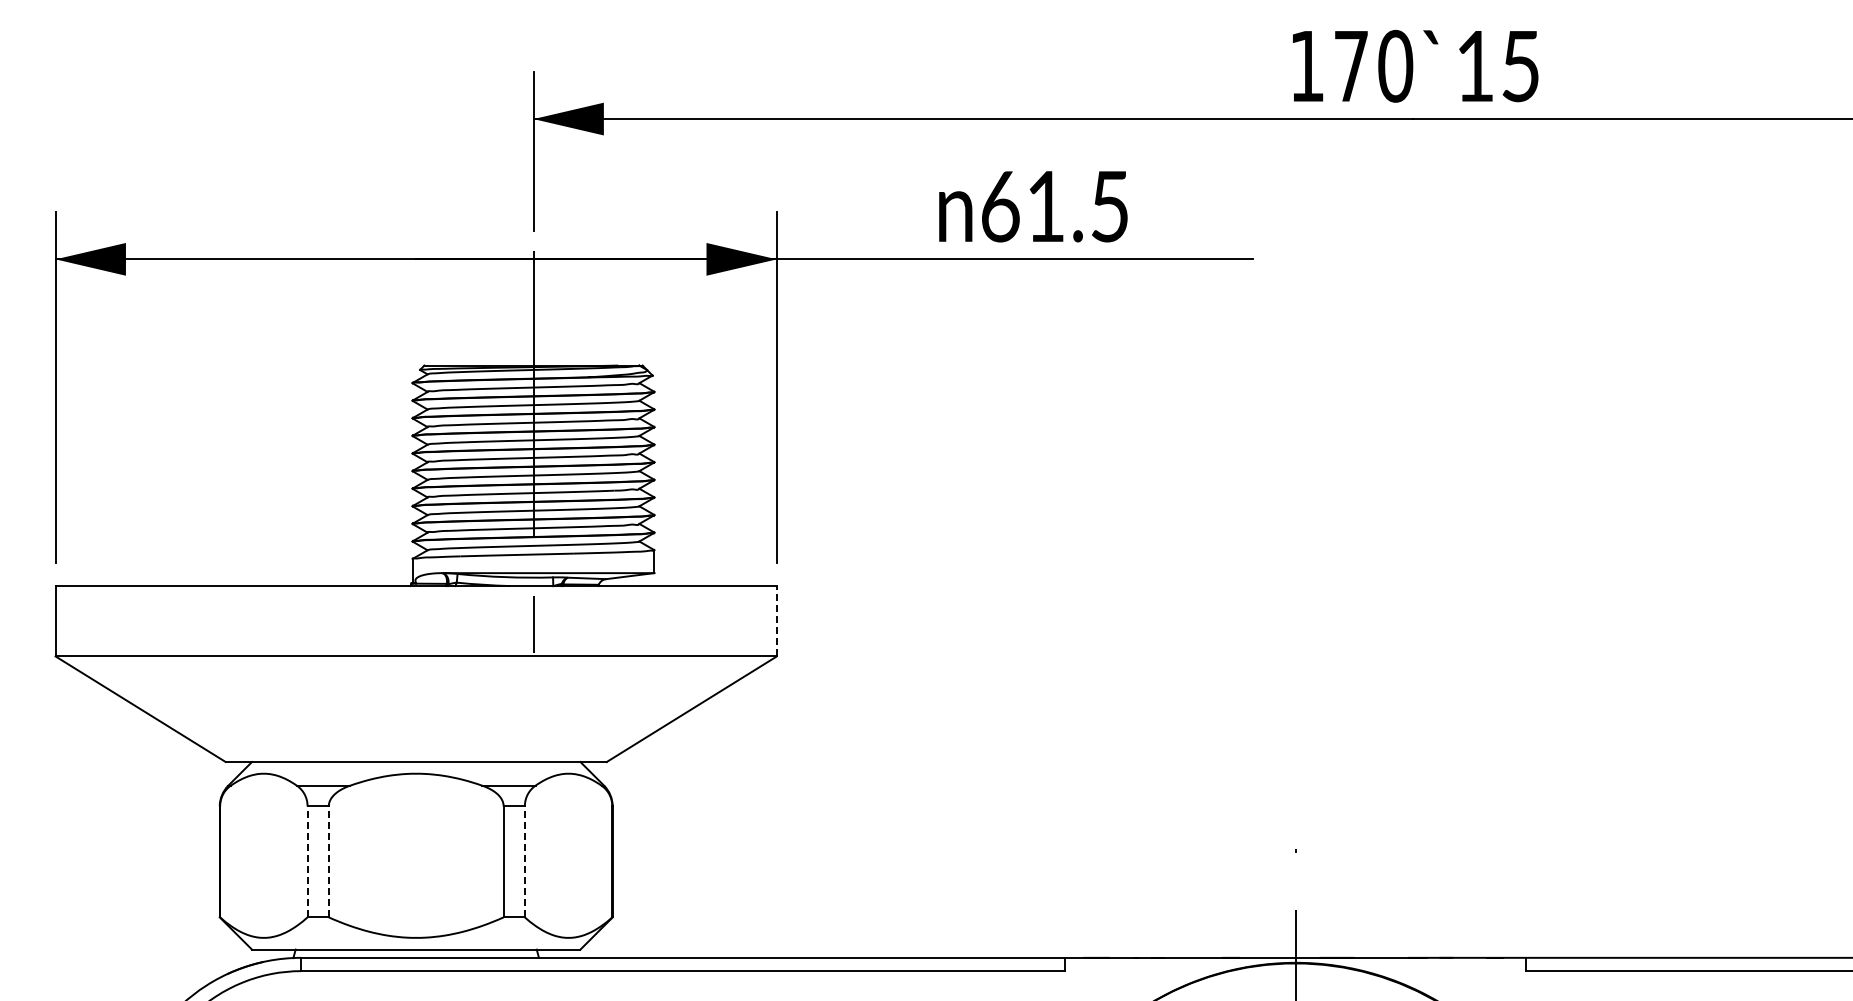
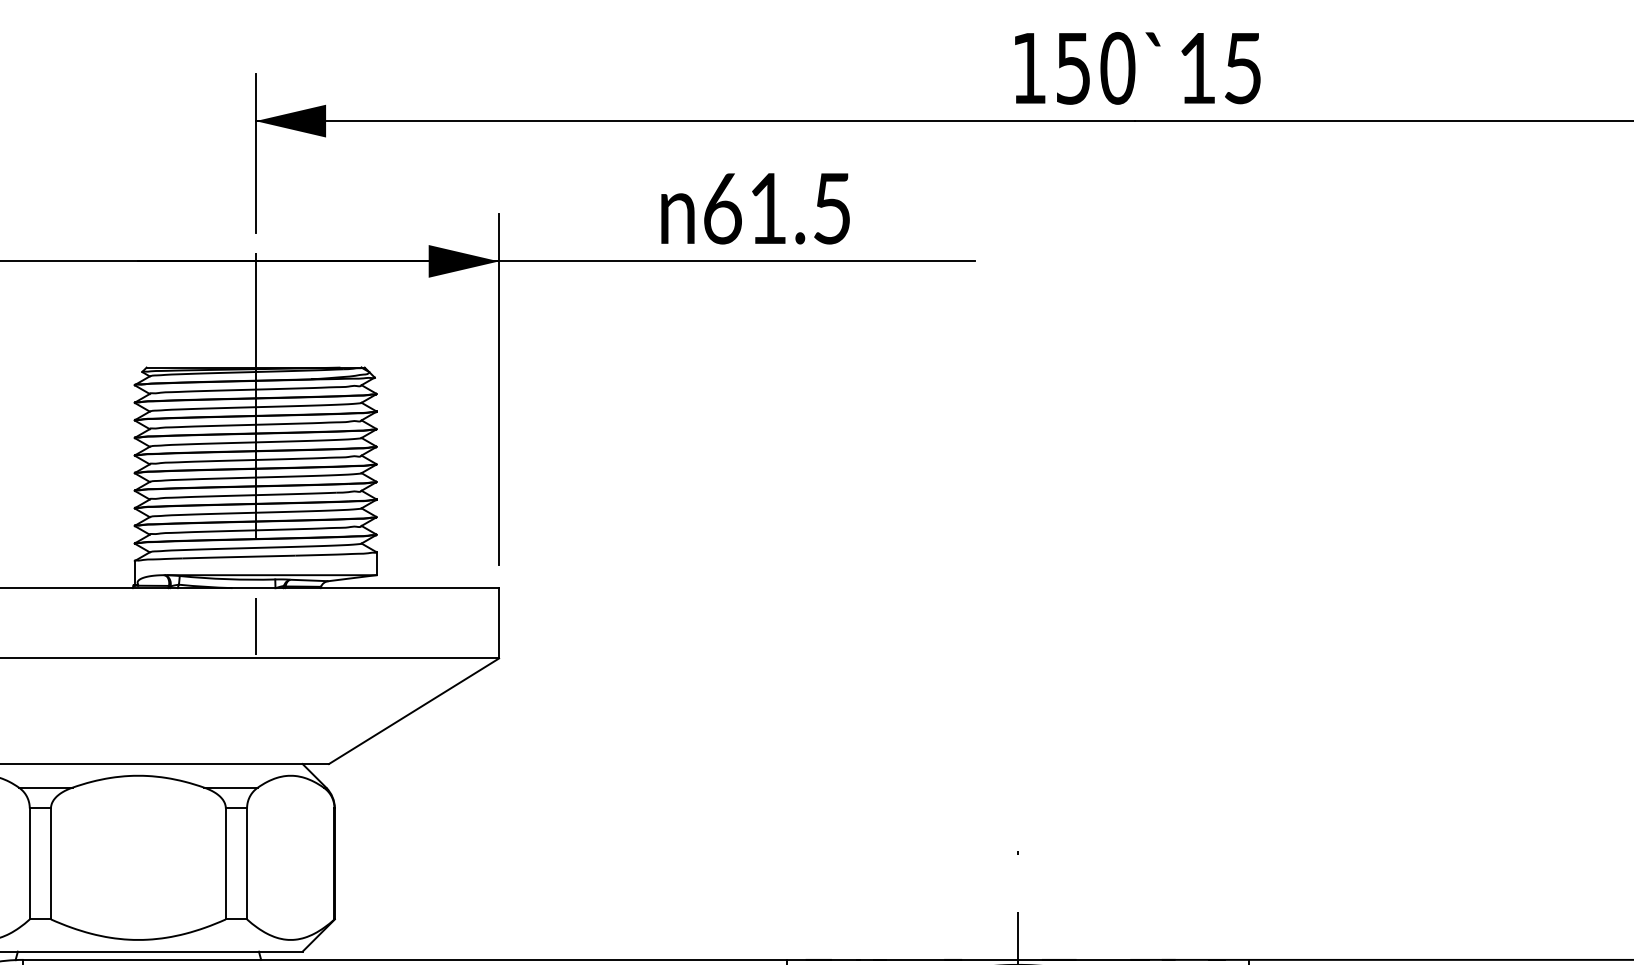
text: (1350, 66) -> (1072, 68), 170 -> 150
line: (776, 620) -> (498, 622), dashed -> solid
line: (307, 861) -> (29, 863), dashed -> solid
line: (328, 861) -> (50, 863), dashed -> solid
line: (524, 861) -> (246, 863), dashed -> solid

